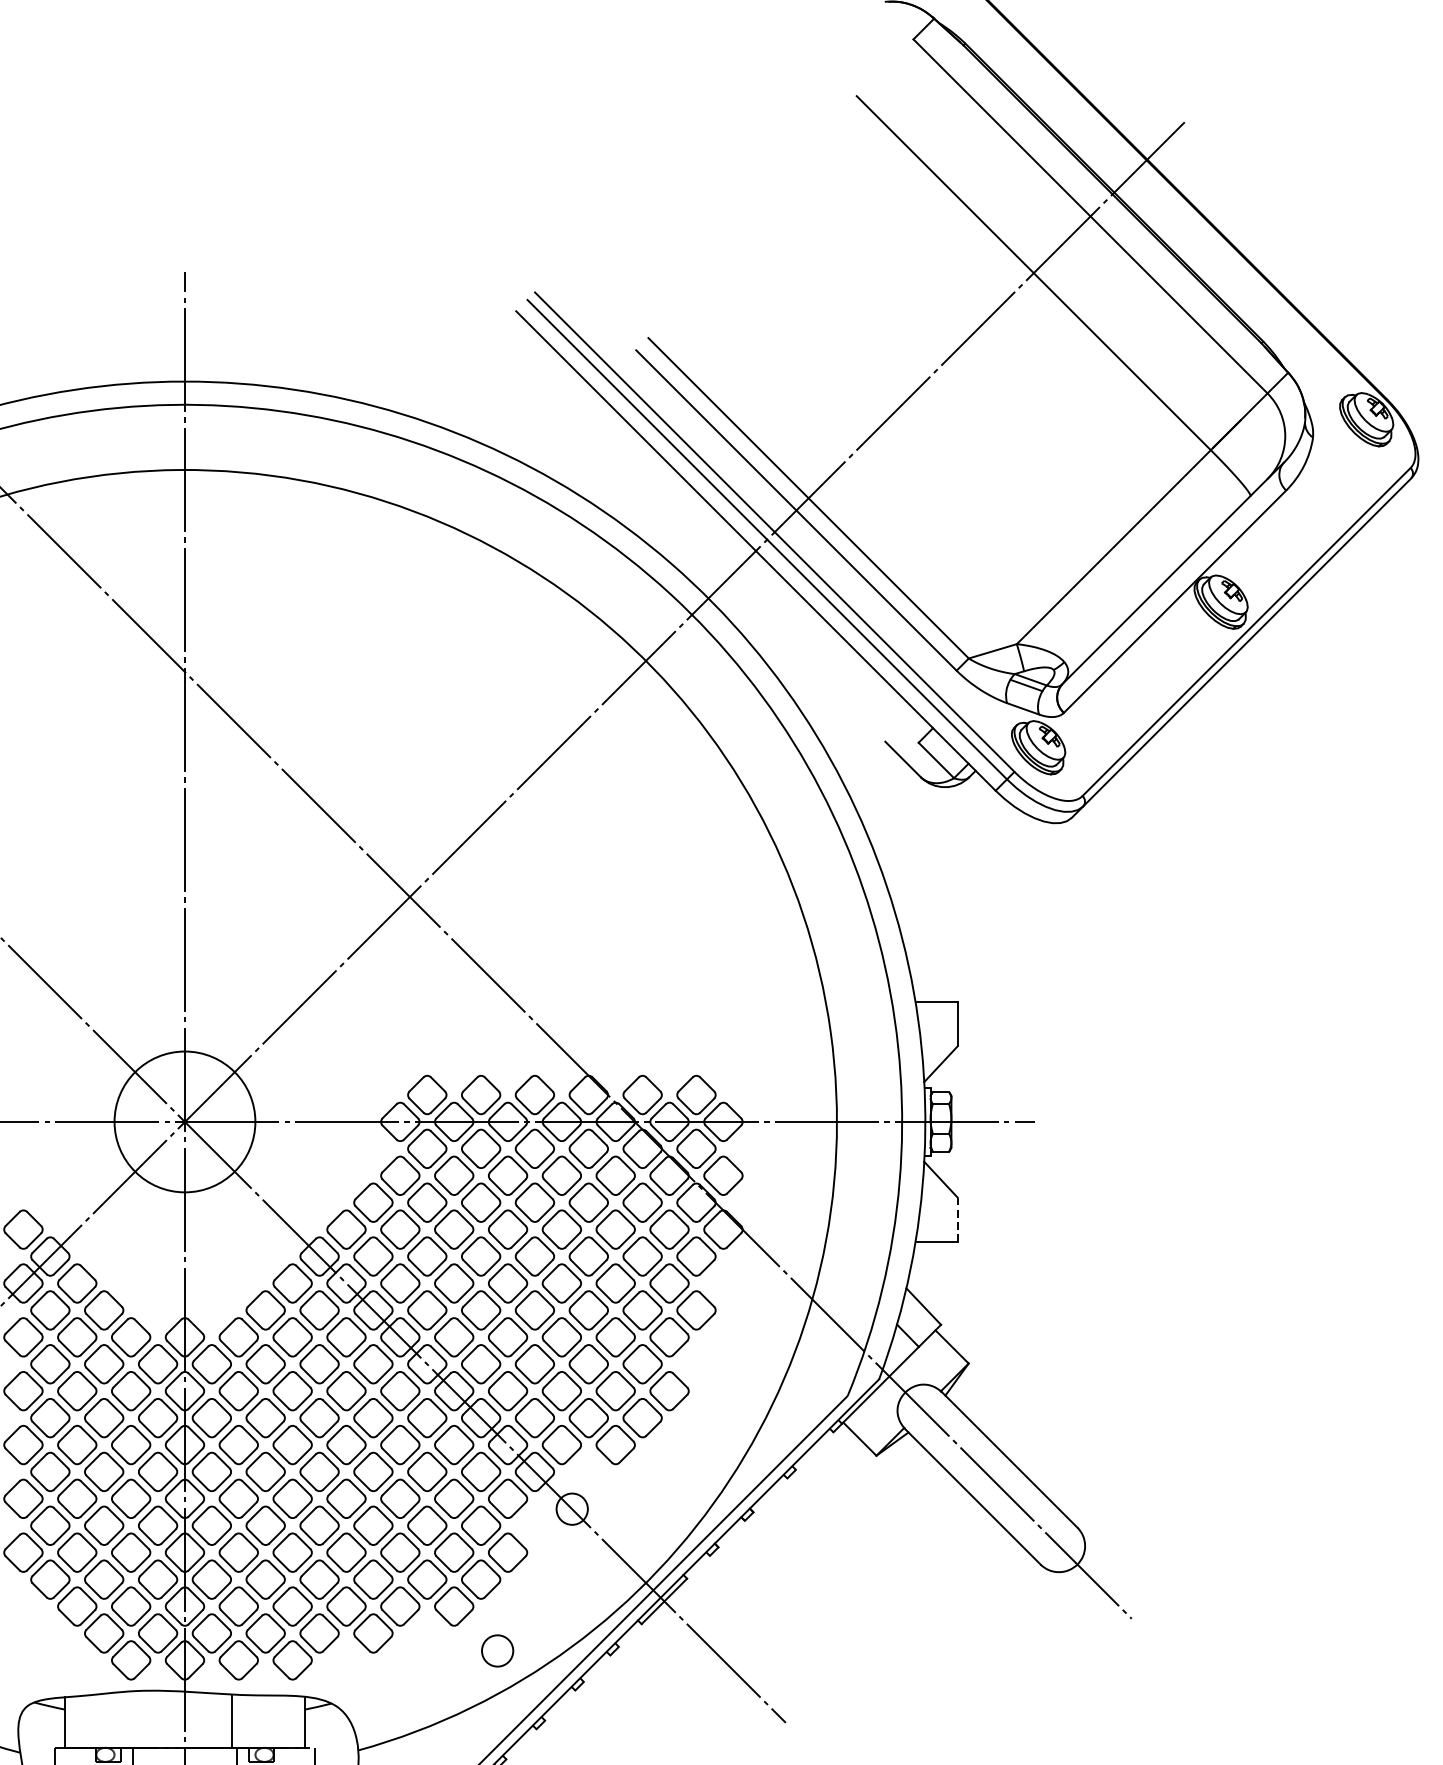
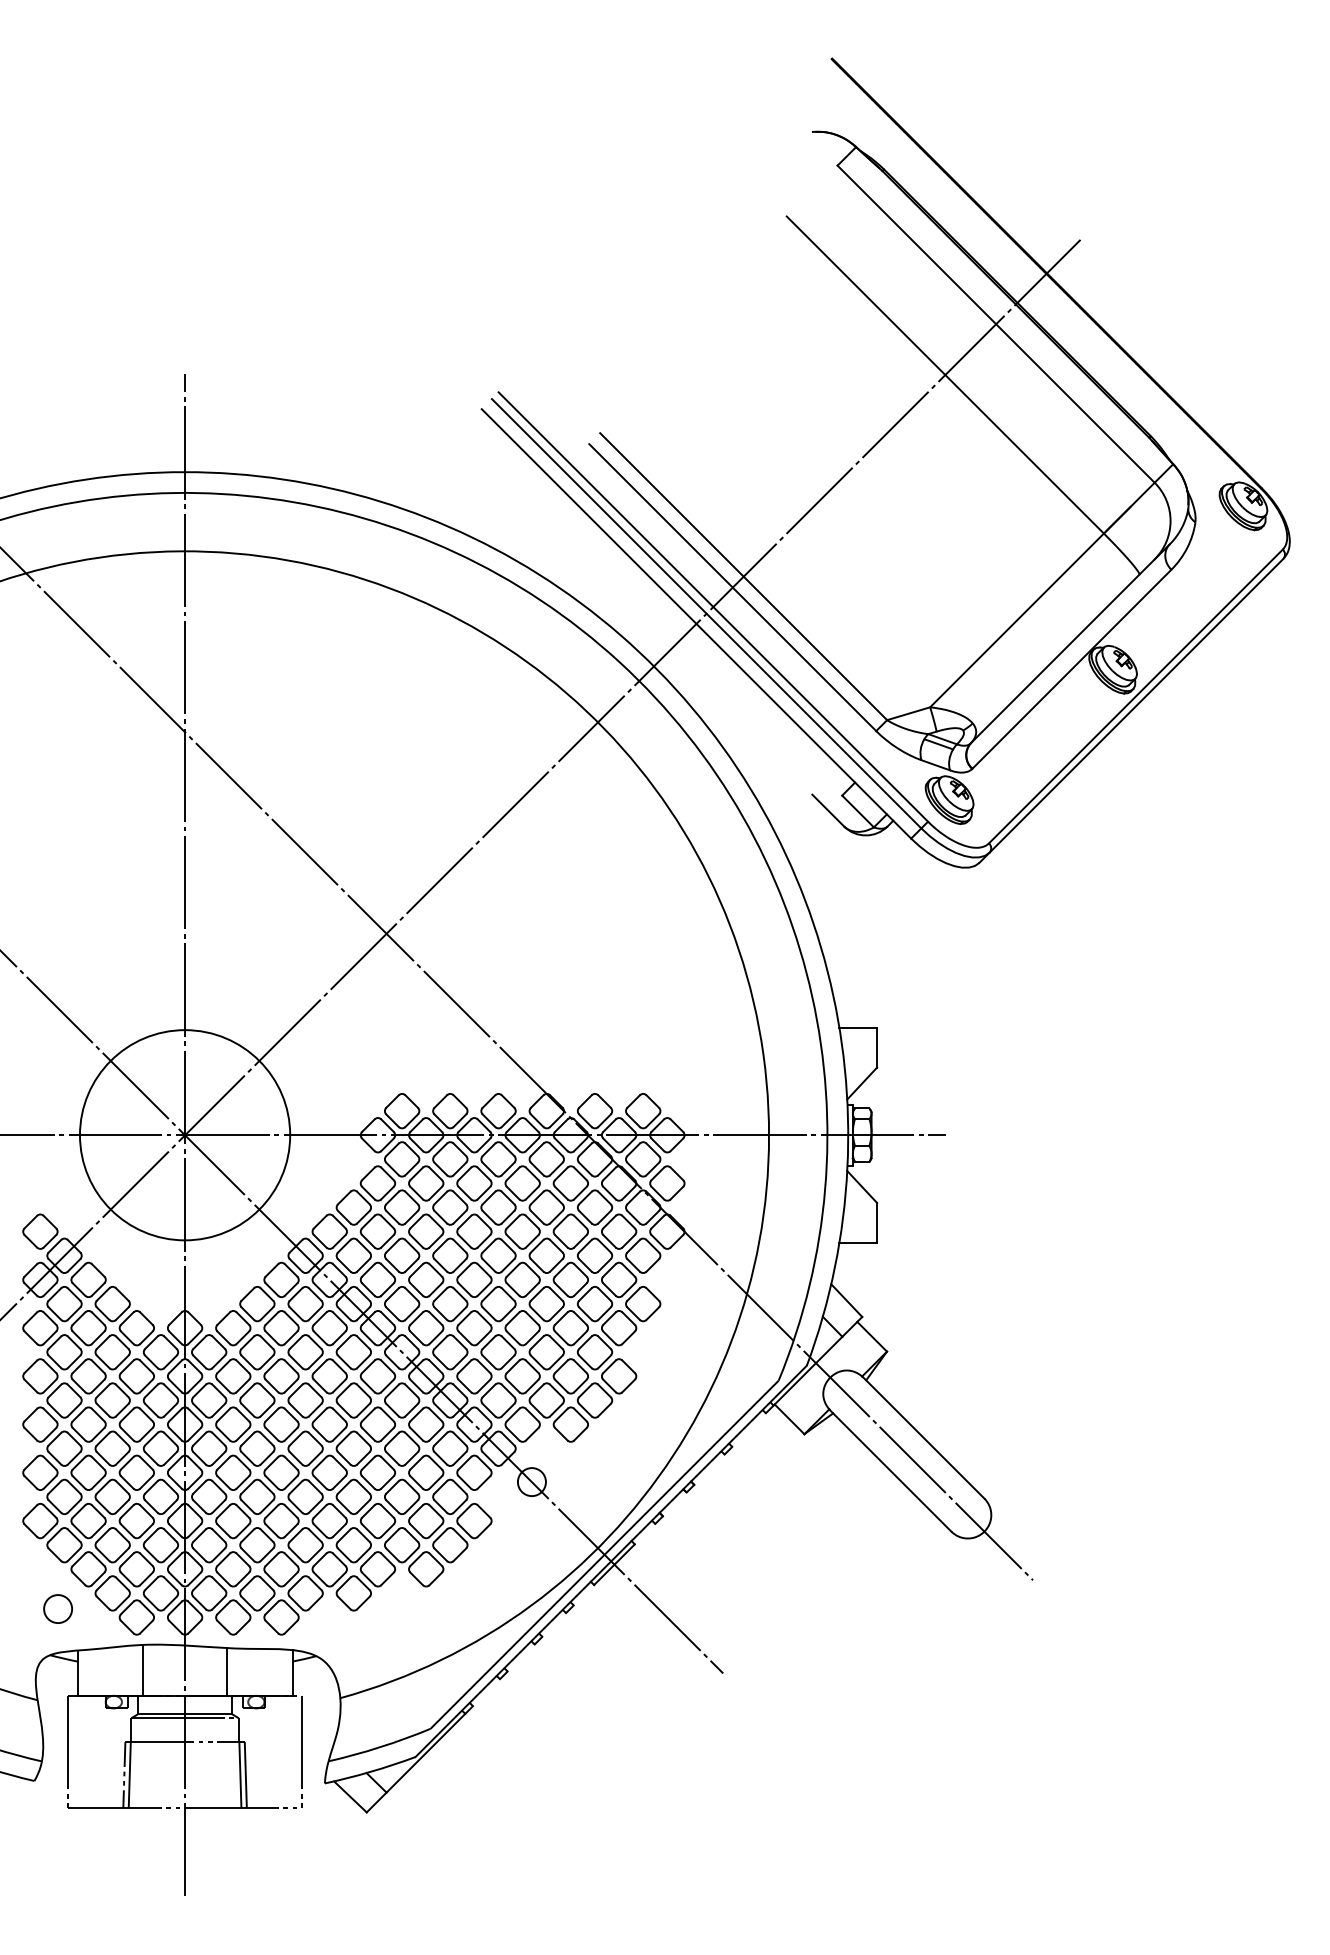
circle: (184, 1122) -> (184, 1135), size x1.67
line: (958, 1219) -> (877, 1222), dashed -> solid
circle: (496, 1650) -> (57, 1608), moved
line: (138, 1718) -> (143, 1669), added

